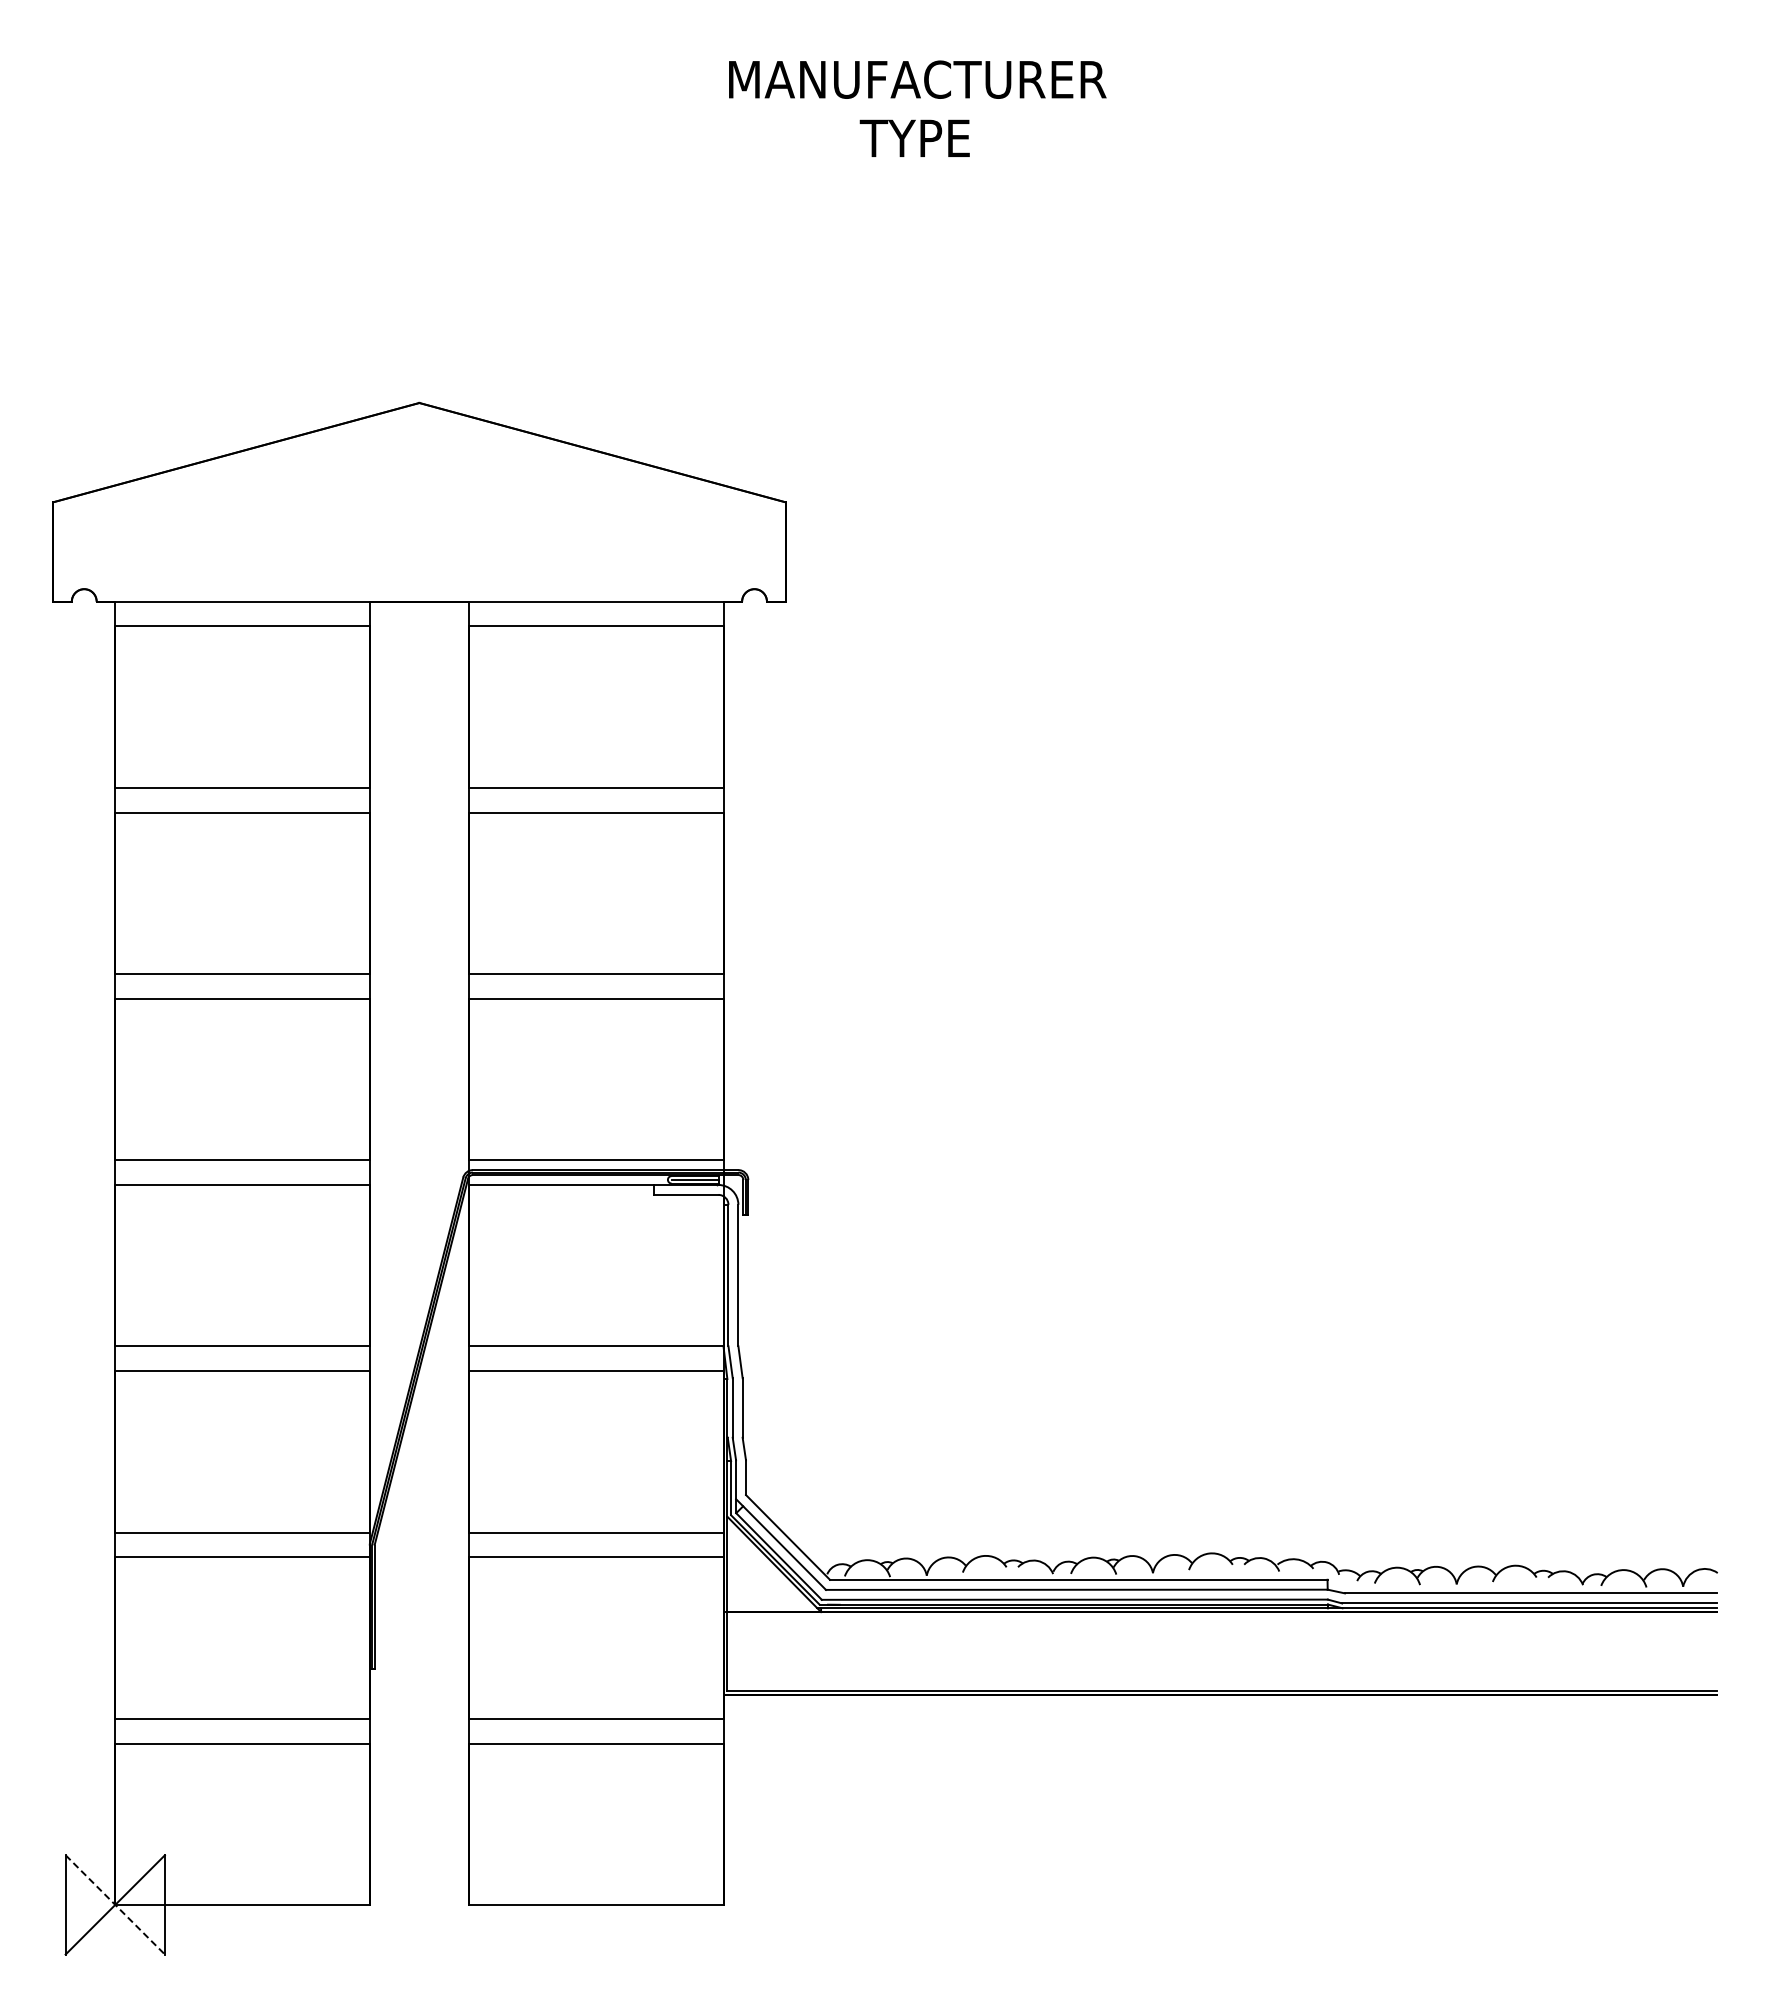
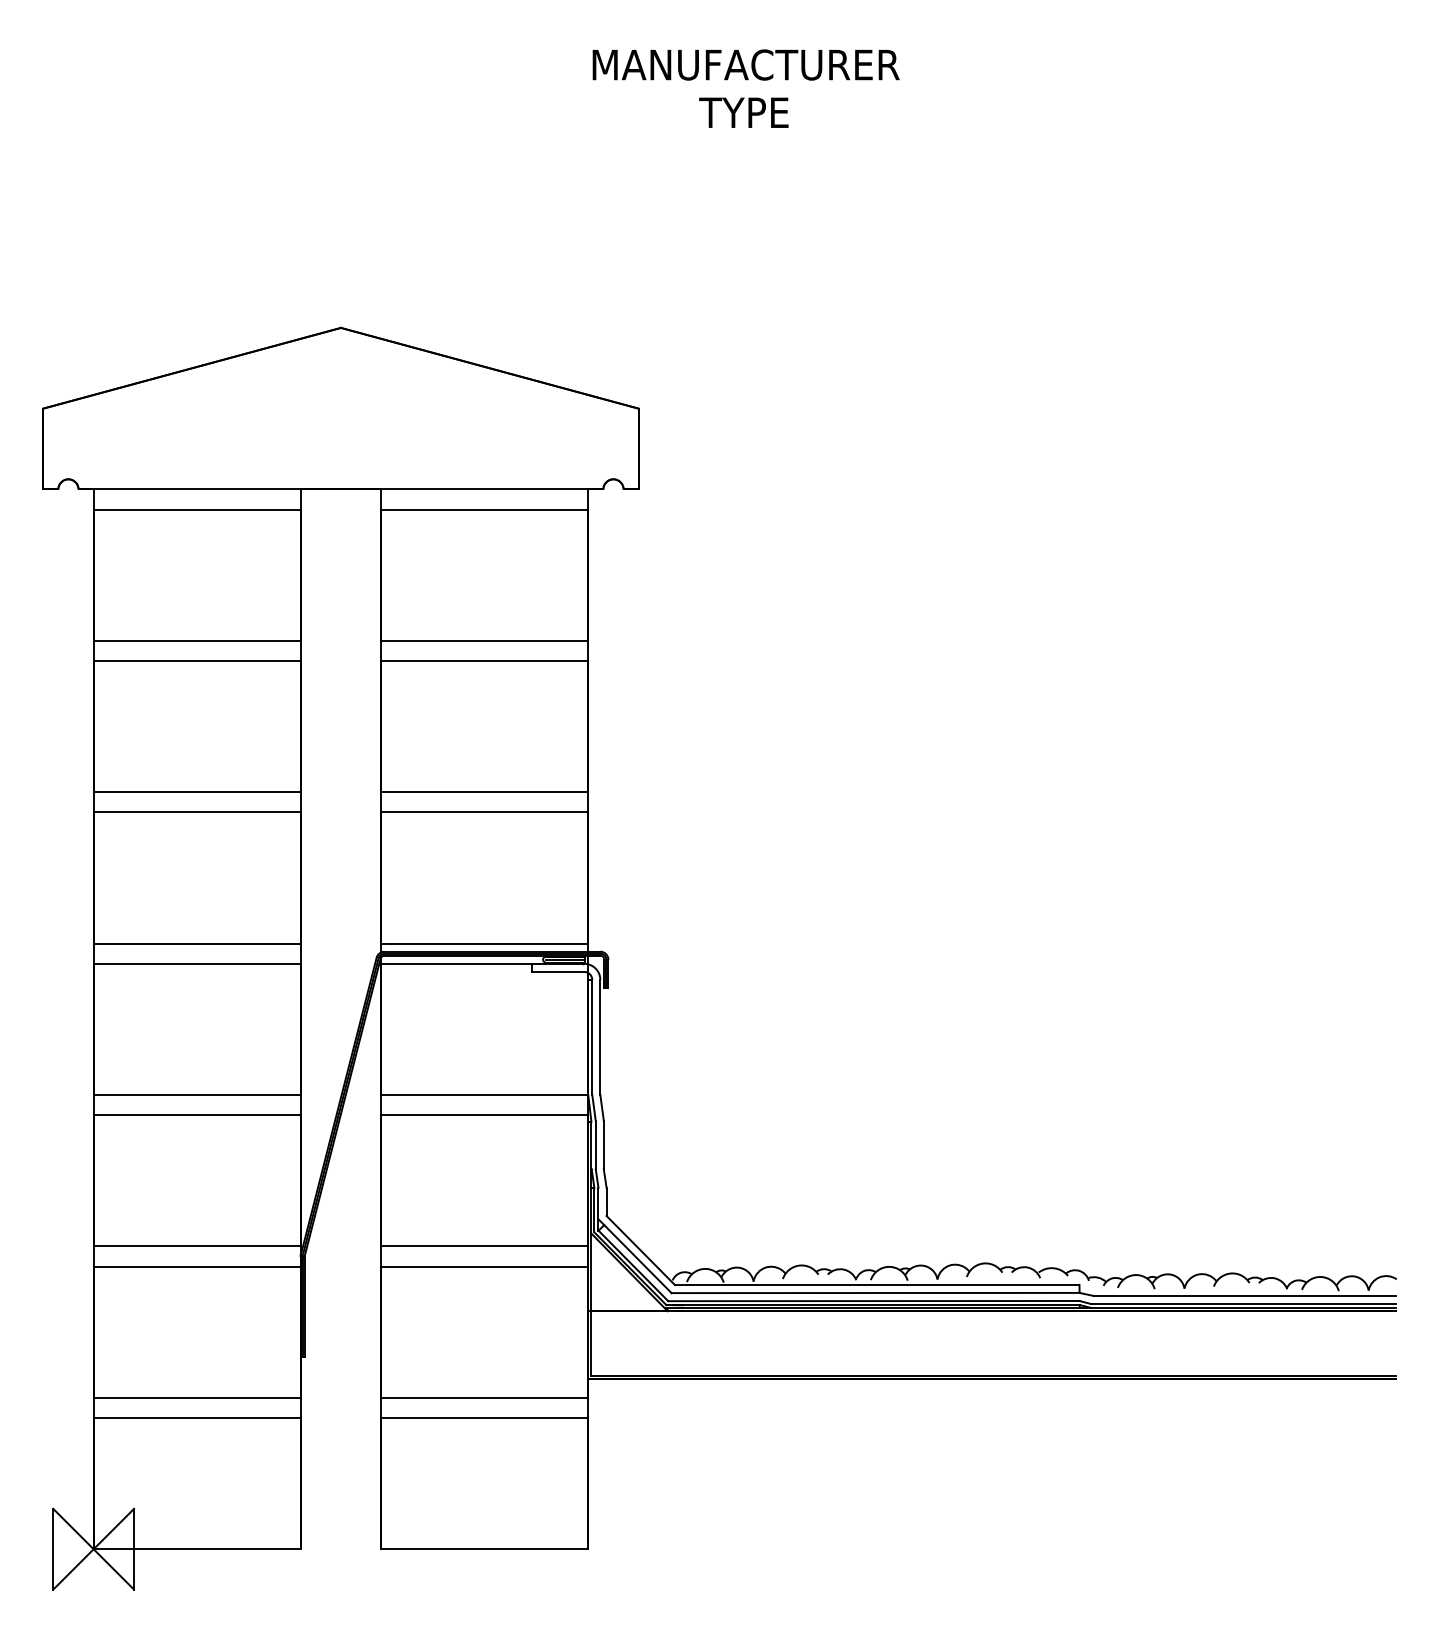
line: (115, 1905) -> (93, 1549), dashed -> solid

